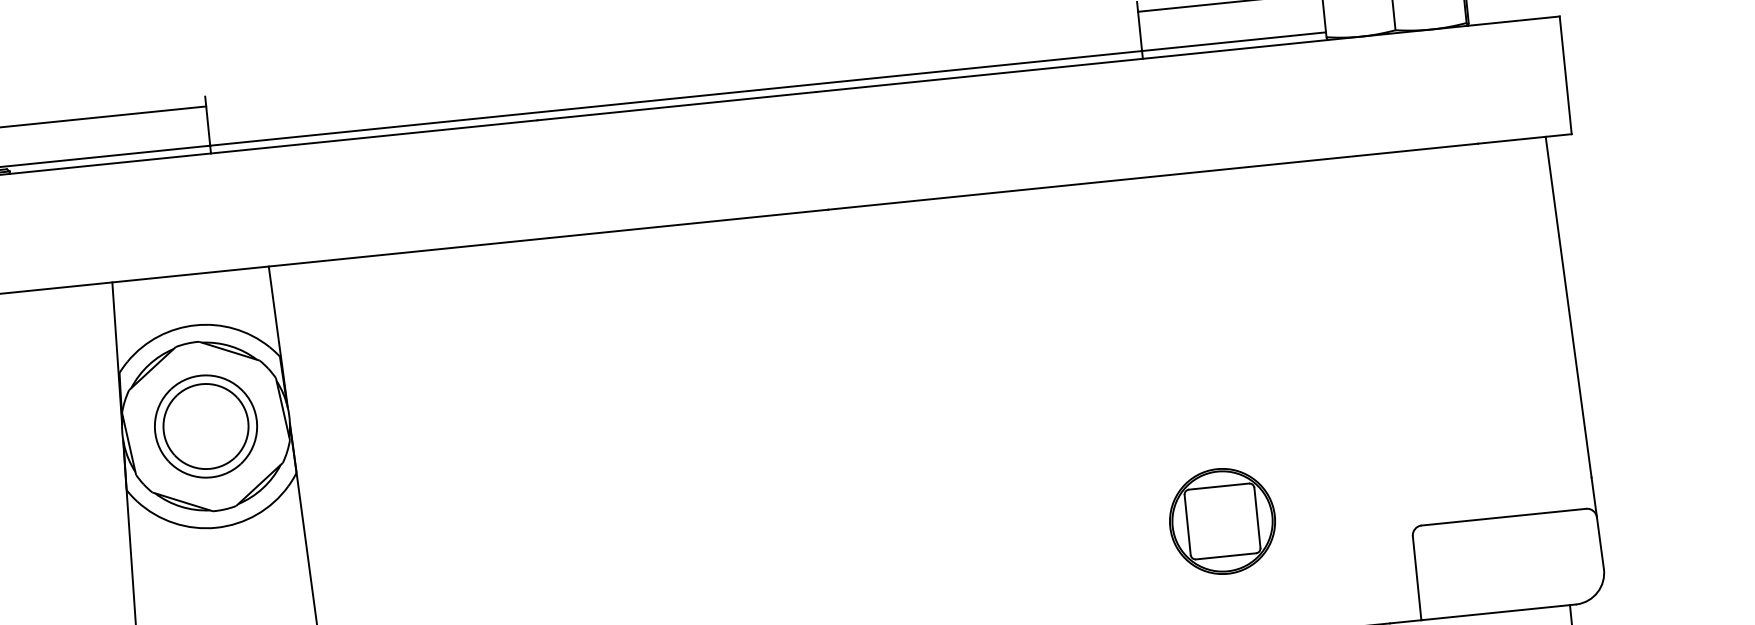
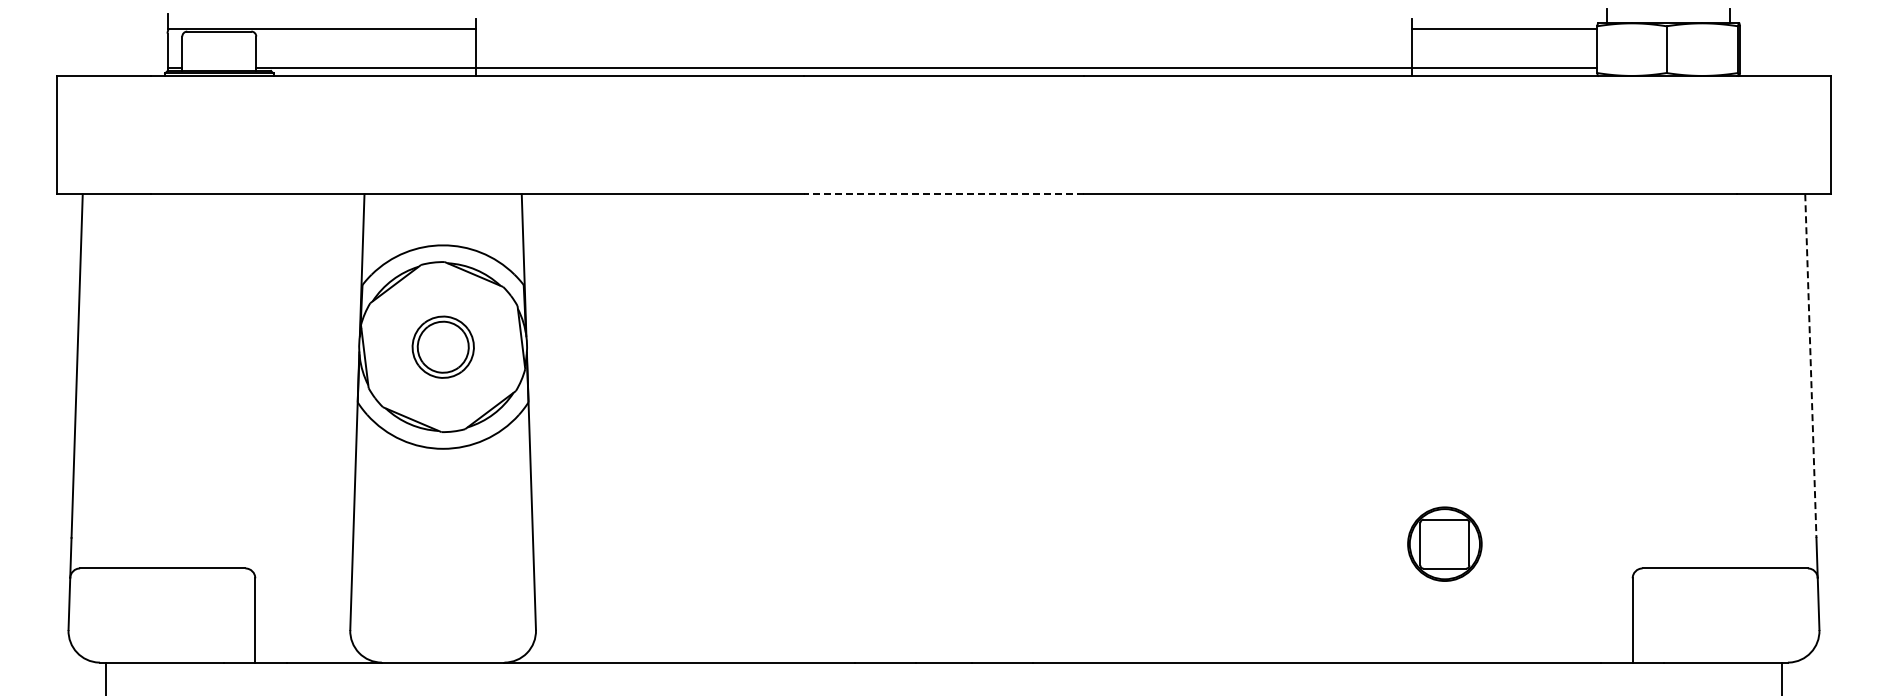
line: (688, 224) -> (943, 194), solid -> dashed
line: (1568, 307) -> (1810, 366), solid -> dashed
part: (206, 426) -> (443, 347), size x0.6
part: (1222, 520) -> (1444, 543), size x0.7

